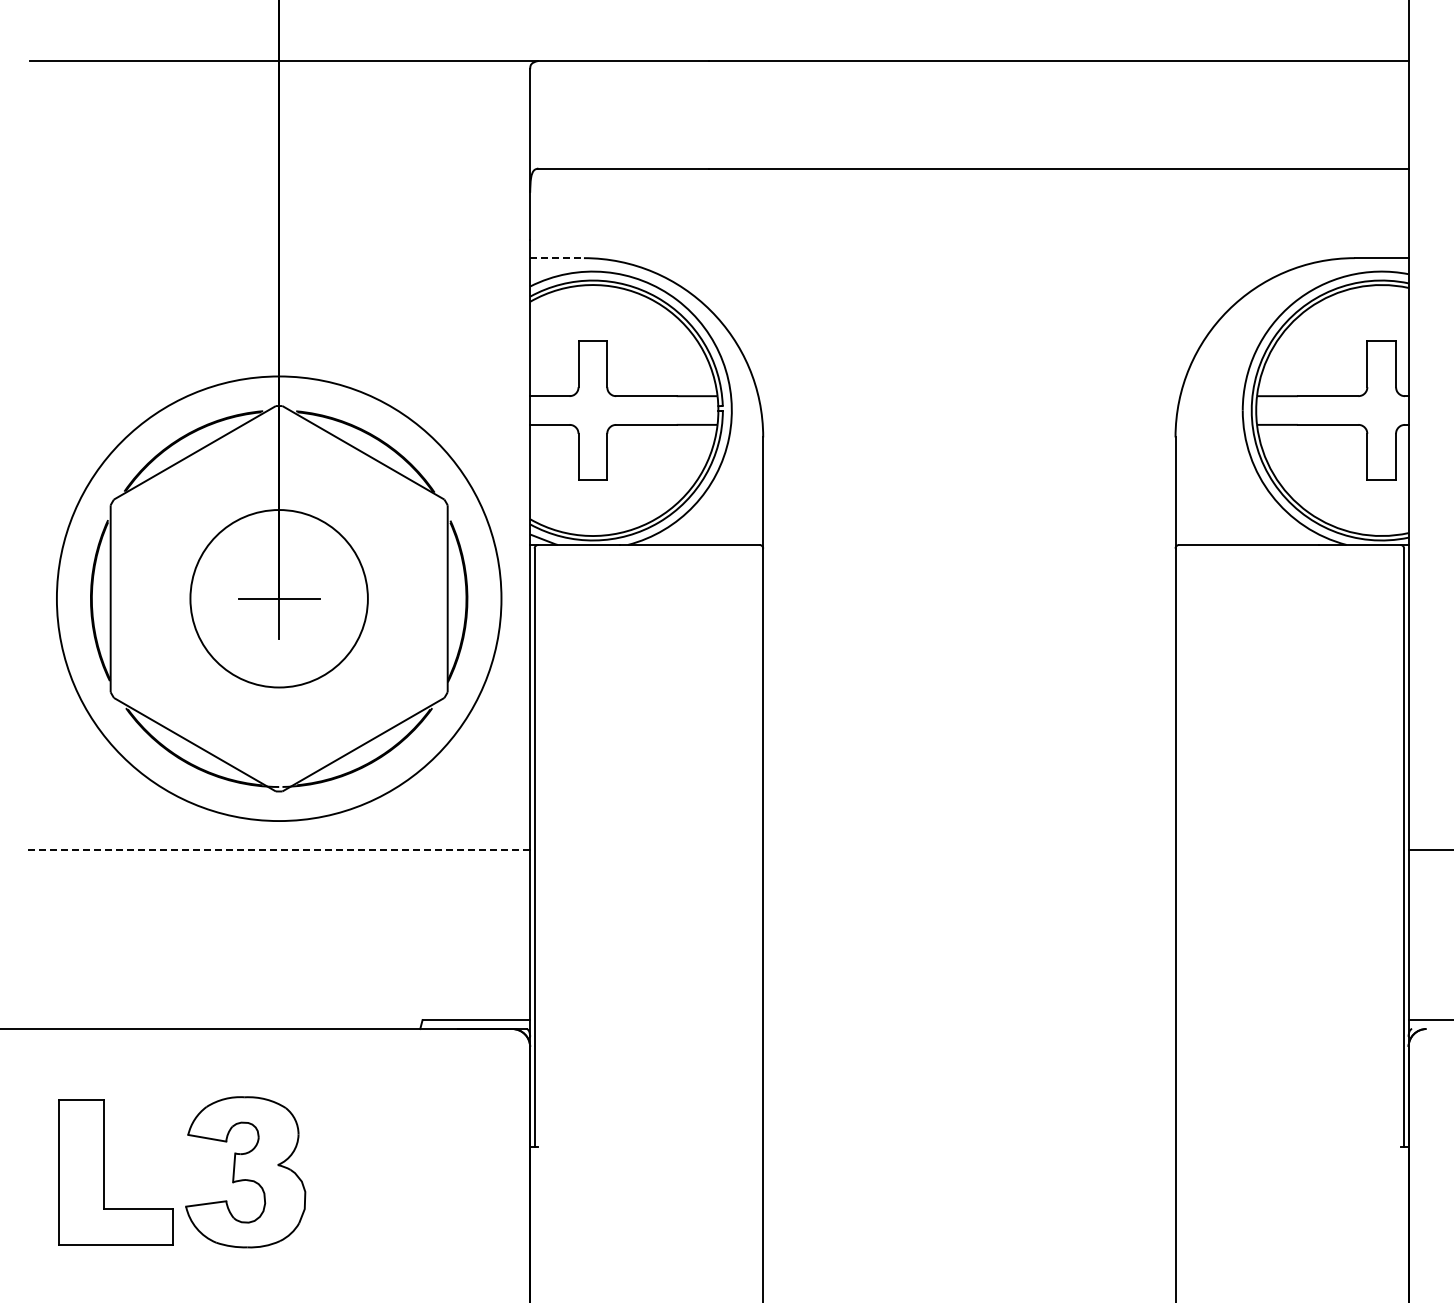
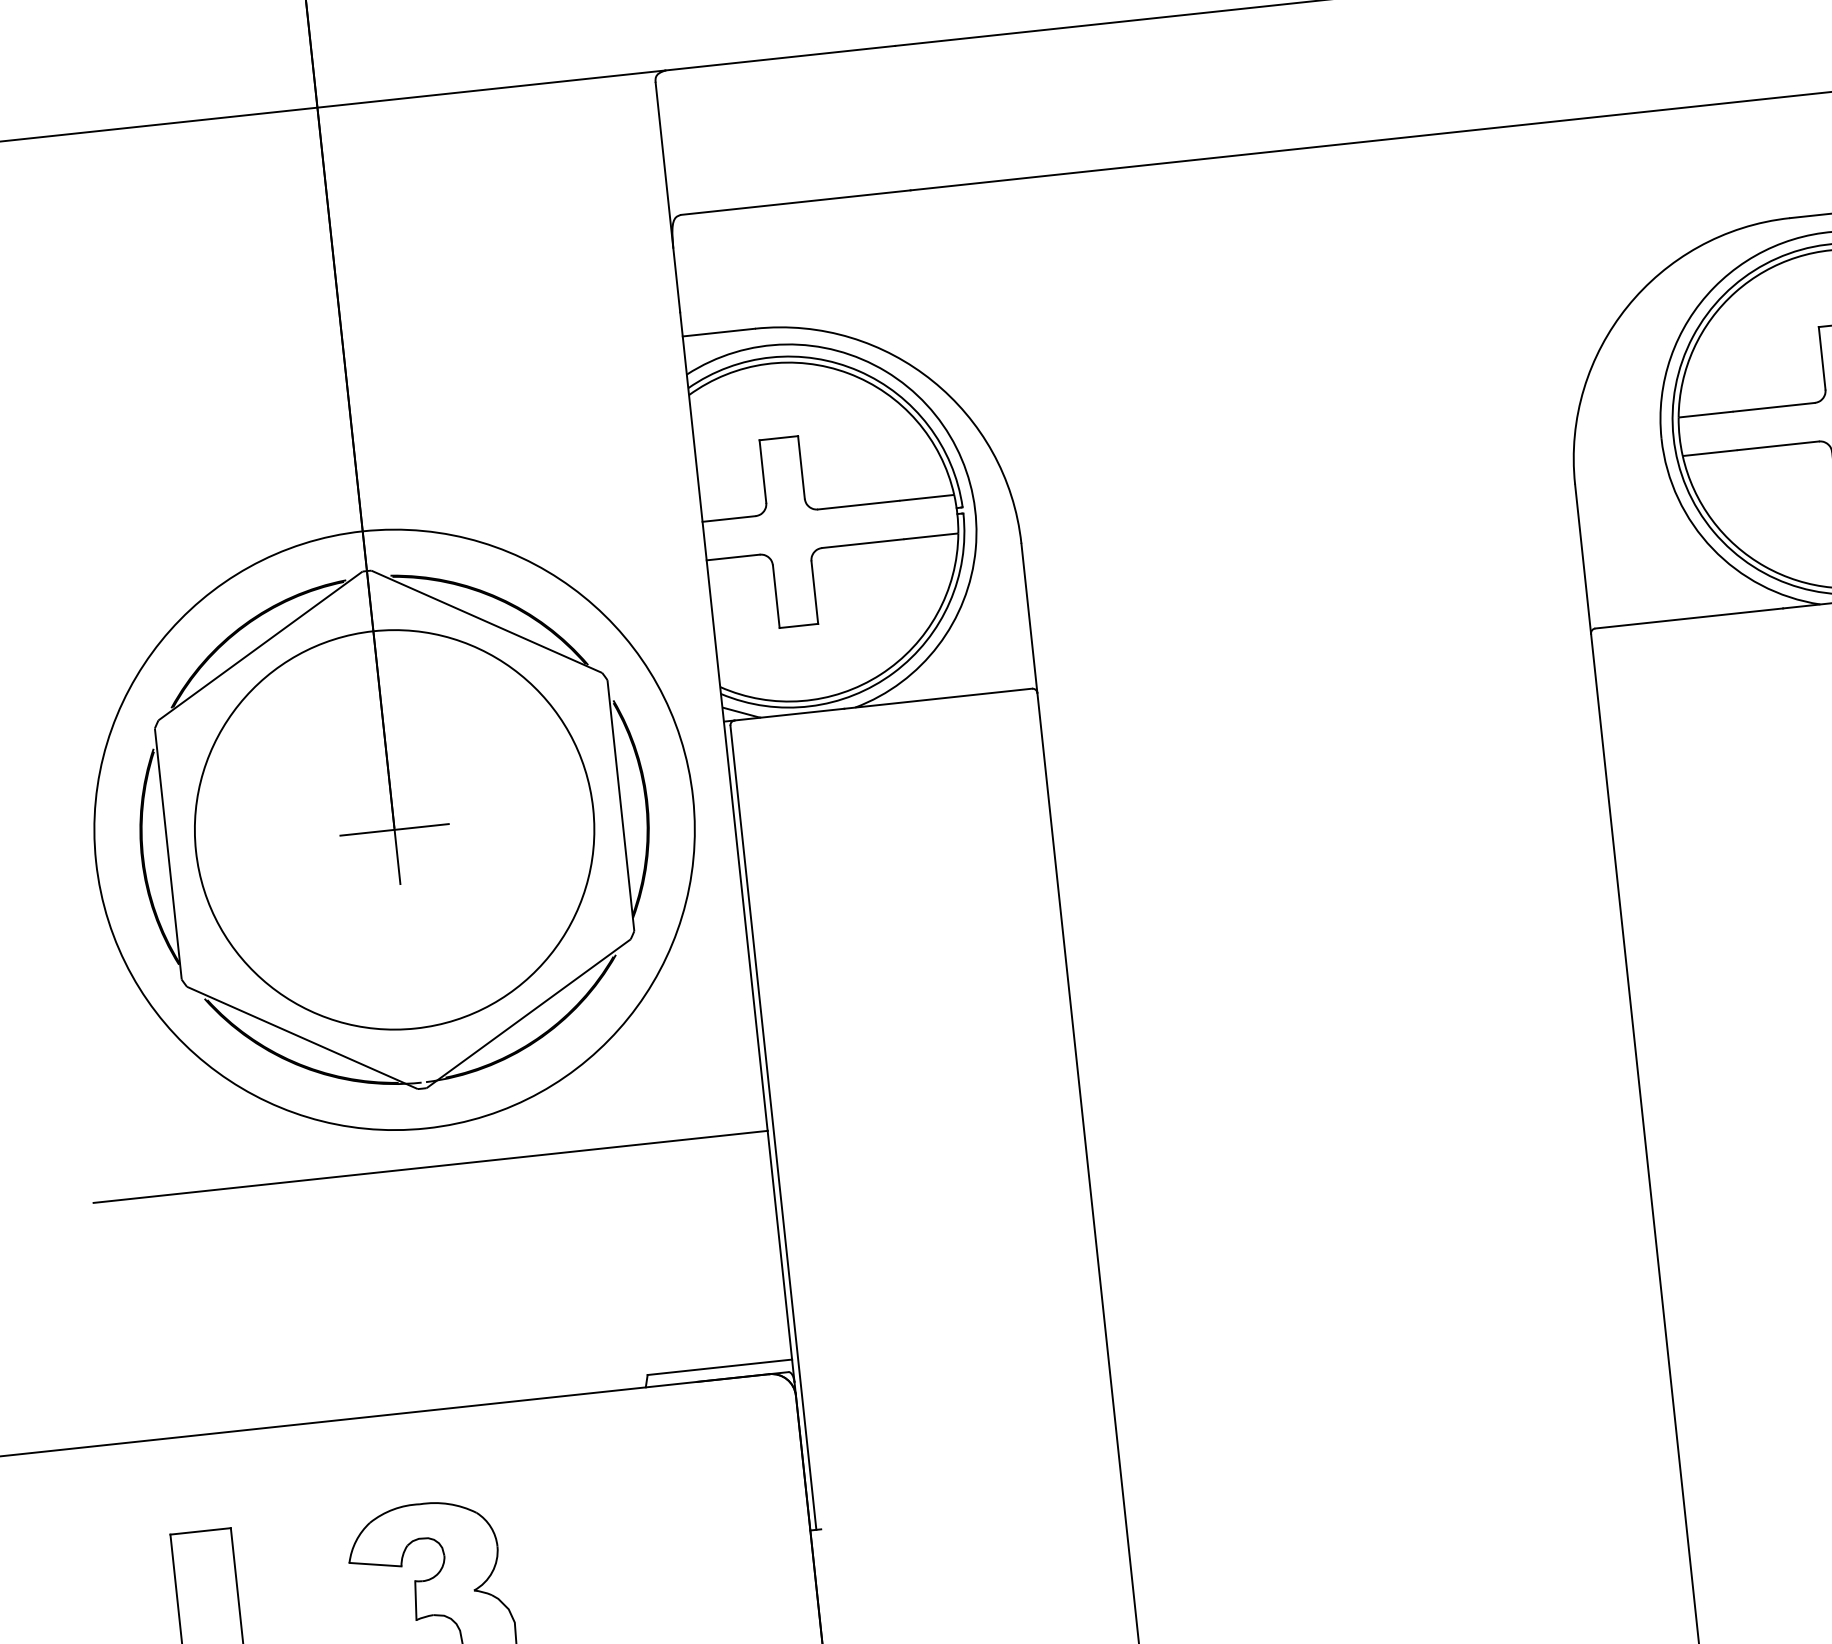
line: (557, 258) -> (719, 333), dashed -> solid
circle: (279, 598) -> (394, 829), size x1.67
line: (279, 849) -> (431, 1166), dashed -> solid

